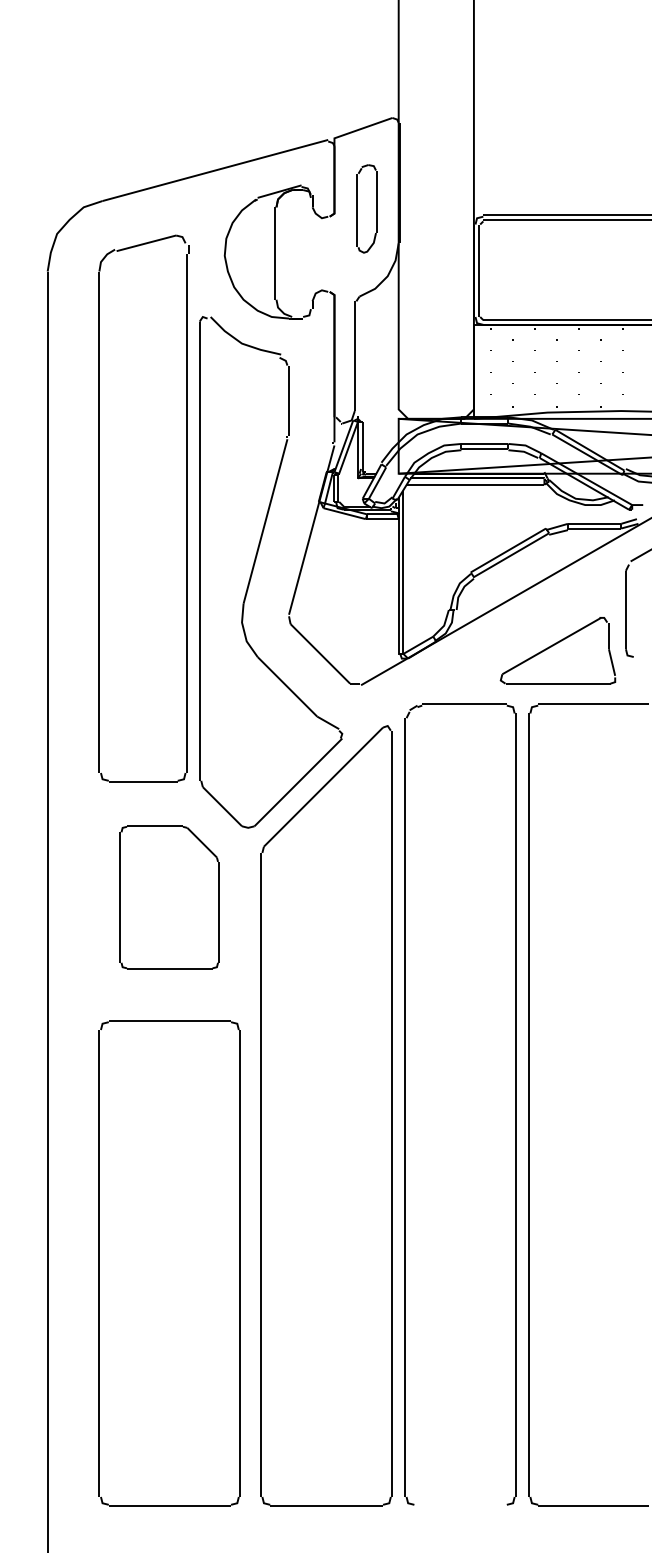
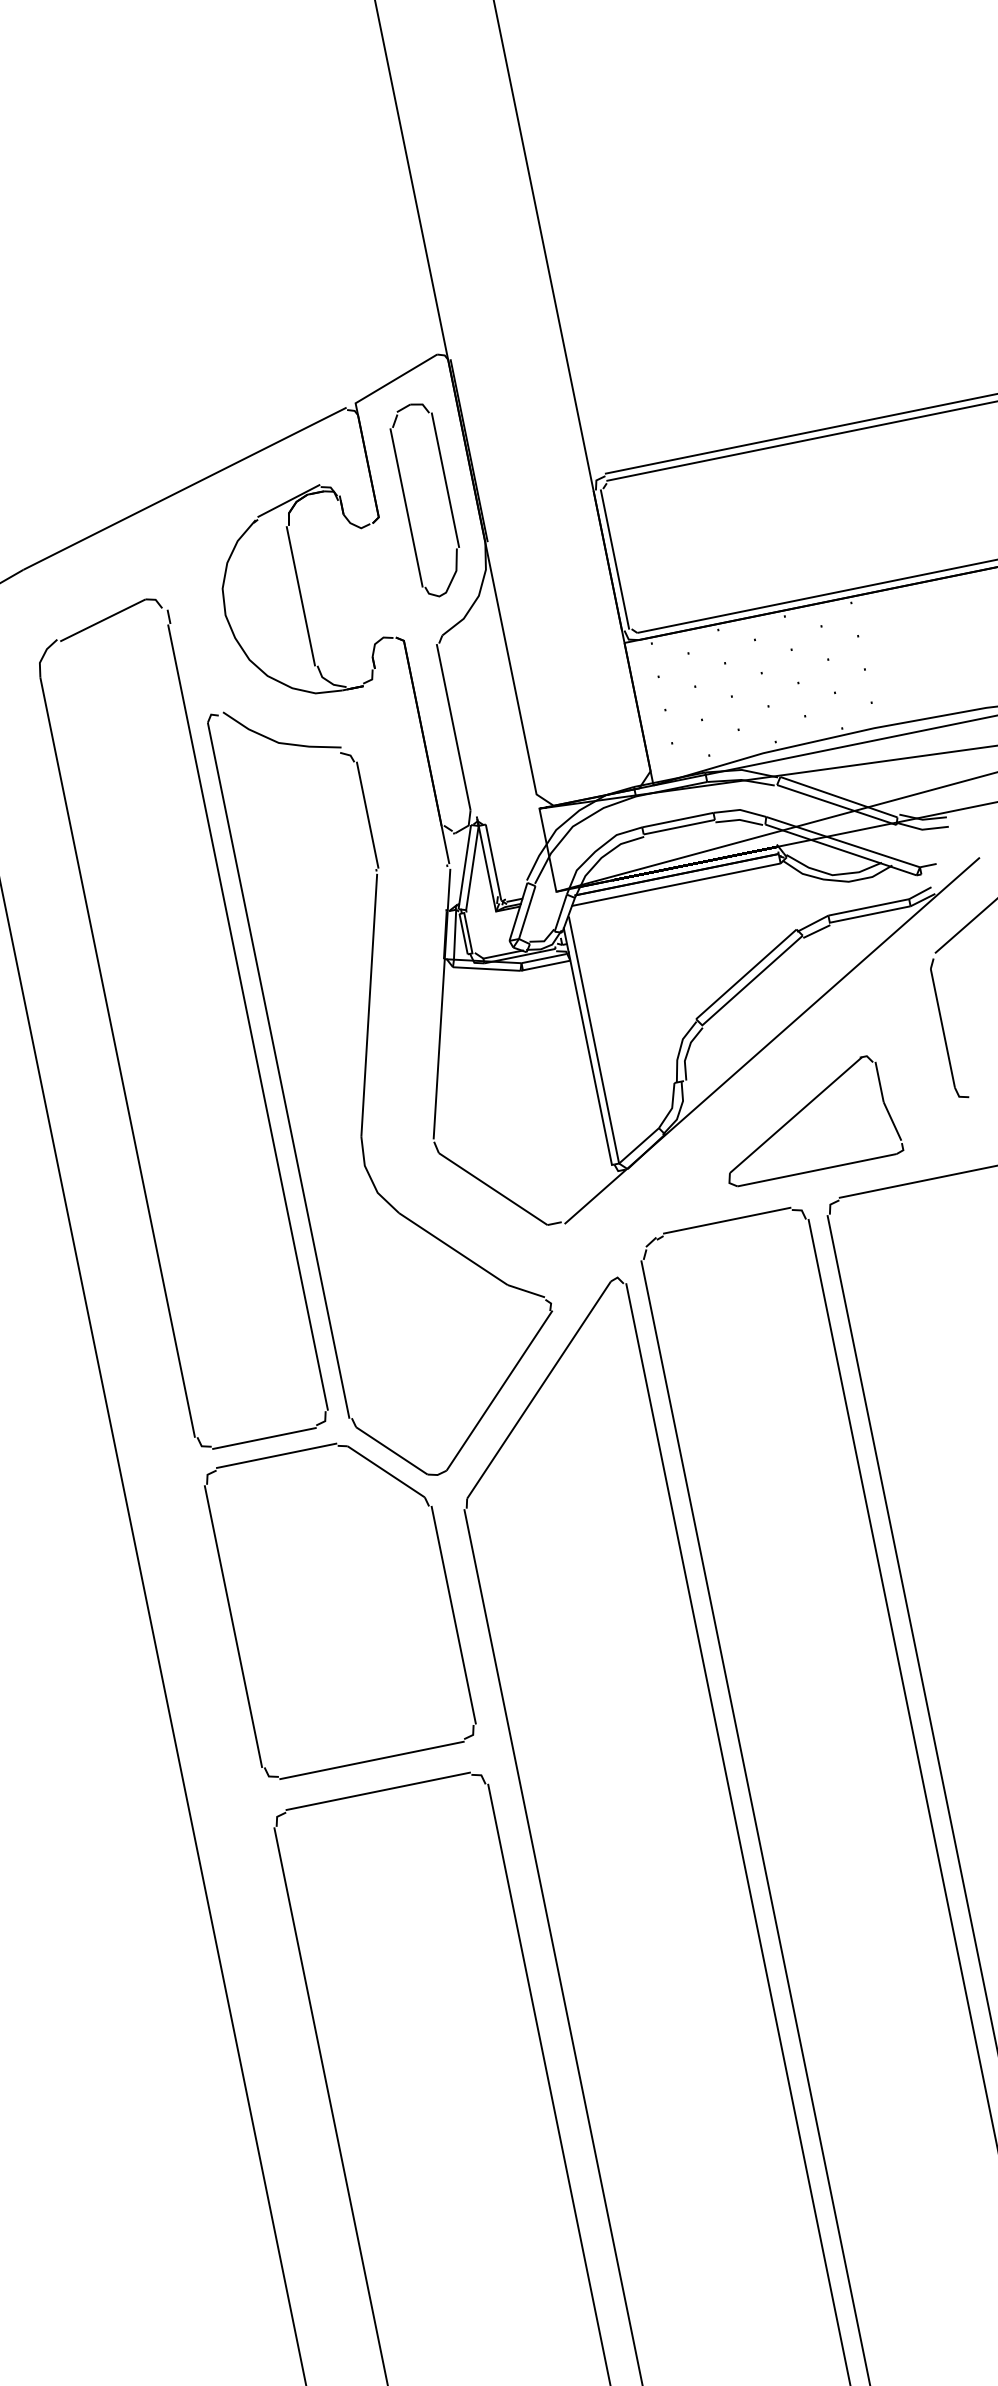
part: (366, 208) -> (425, 499), size x1.43
part: (557, 650) -> (806, 1120), moved
part: (169, 897) -> (339, 1604), size x1.43

